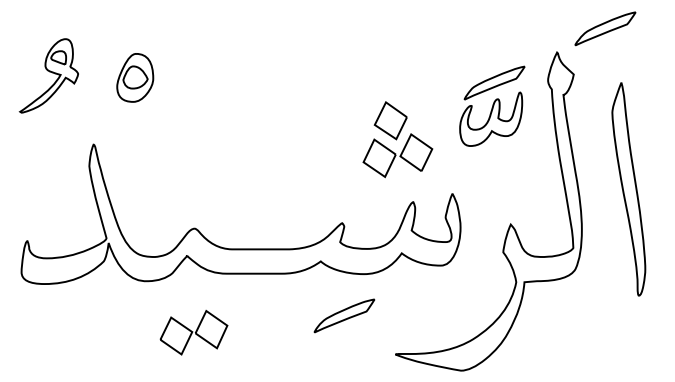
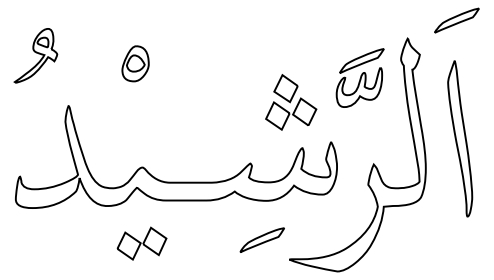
part: (605, 28) -> (456, 20), moved
part: (135, 77) -> (135, 63), moved
part: (344, 315) -> (262, 239), moved

